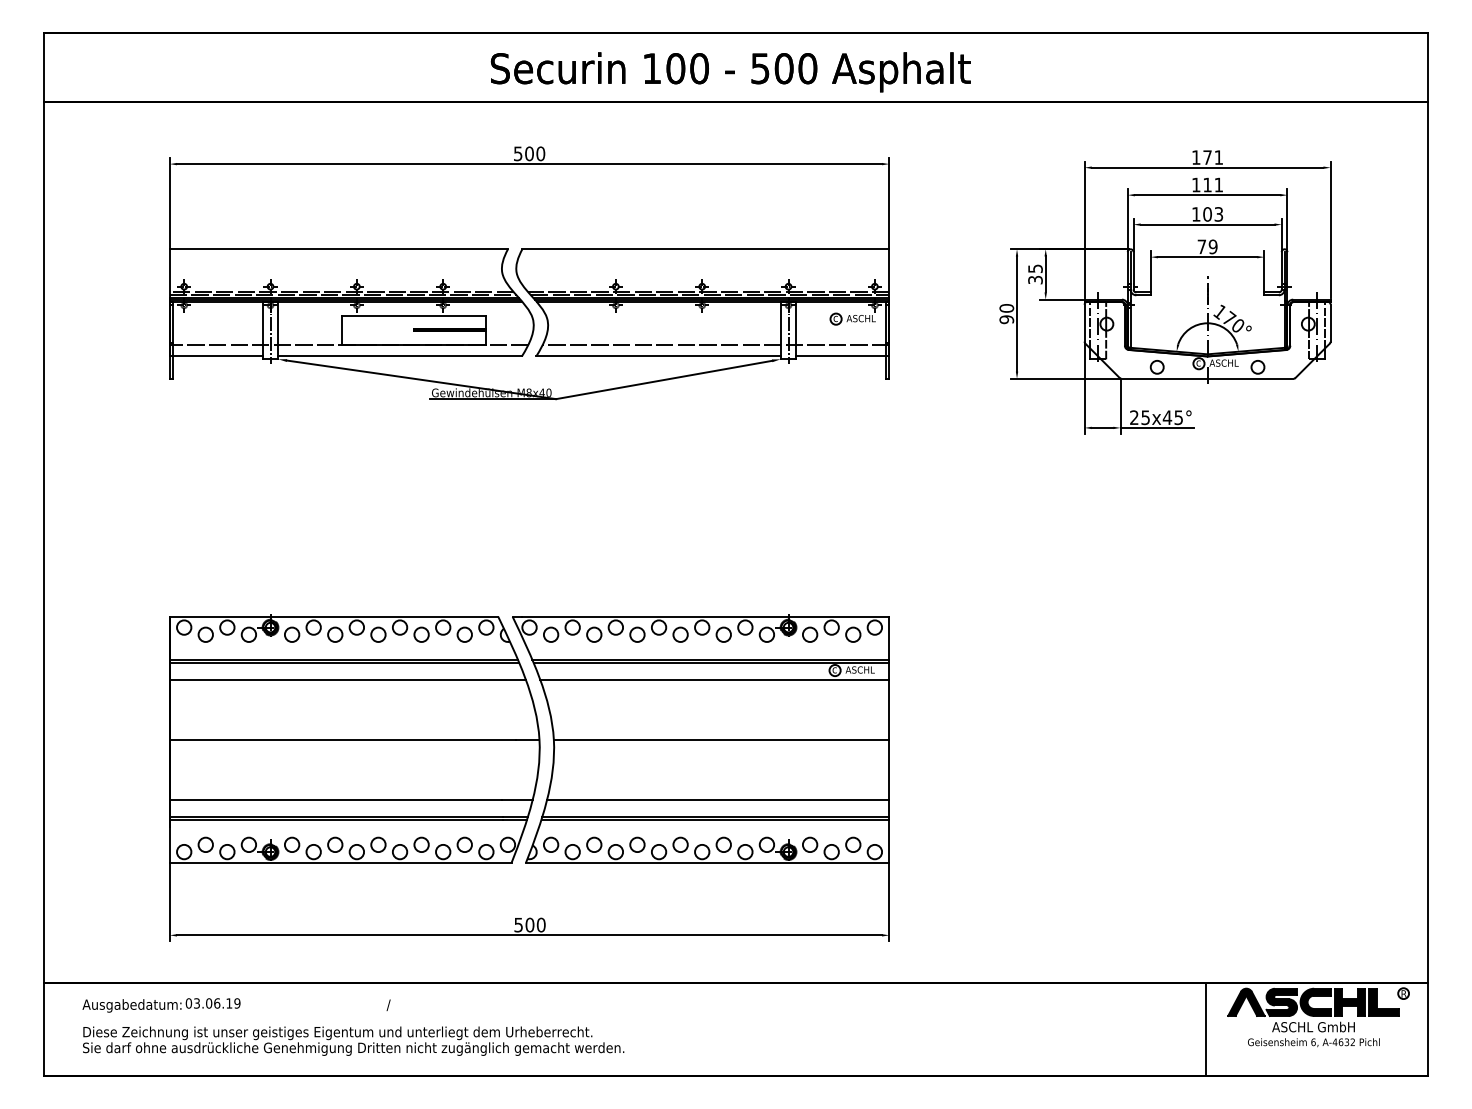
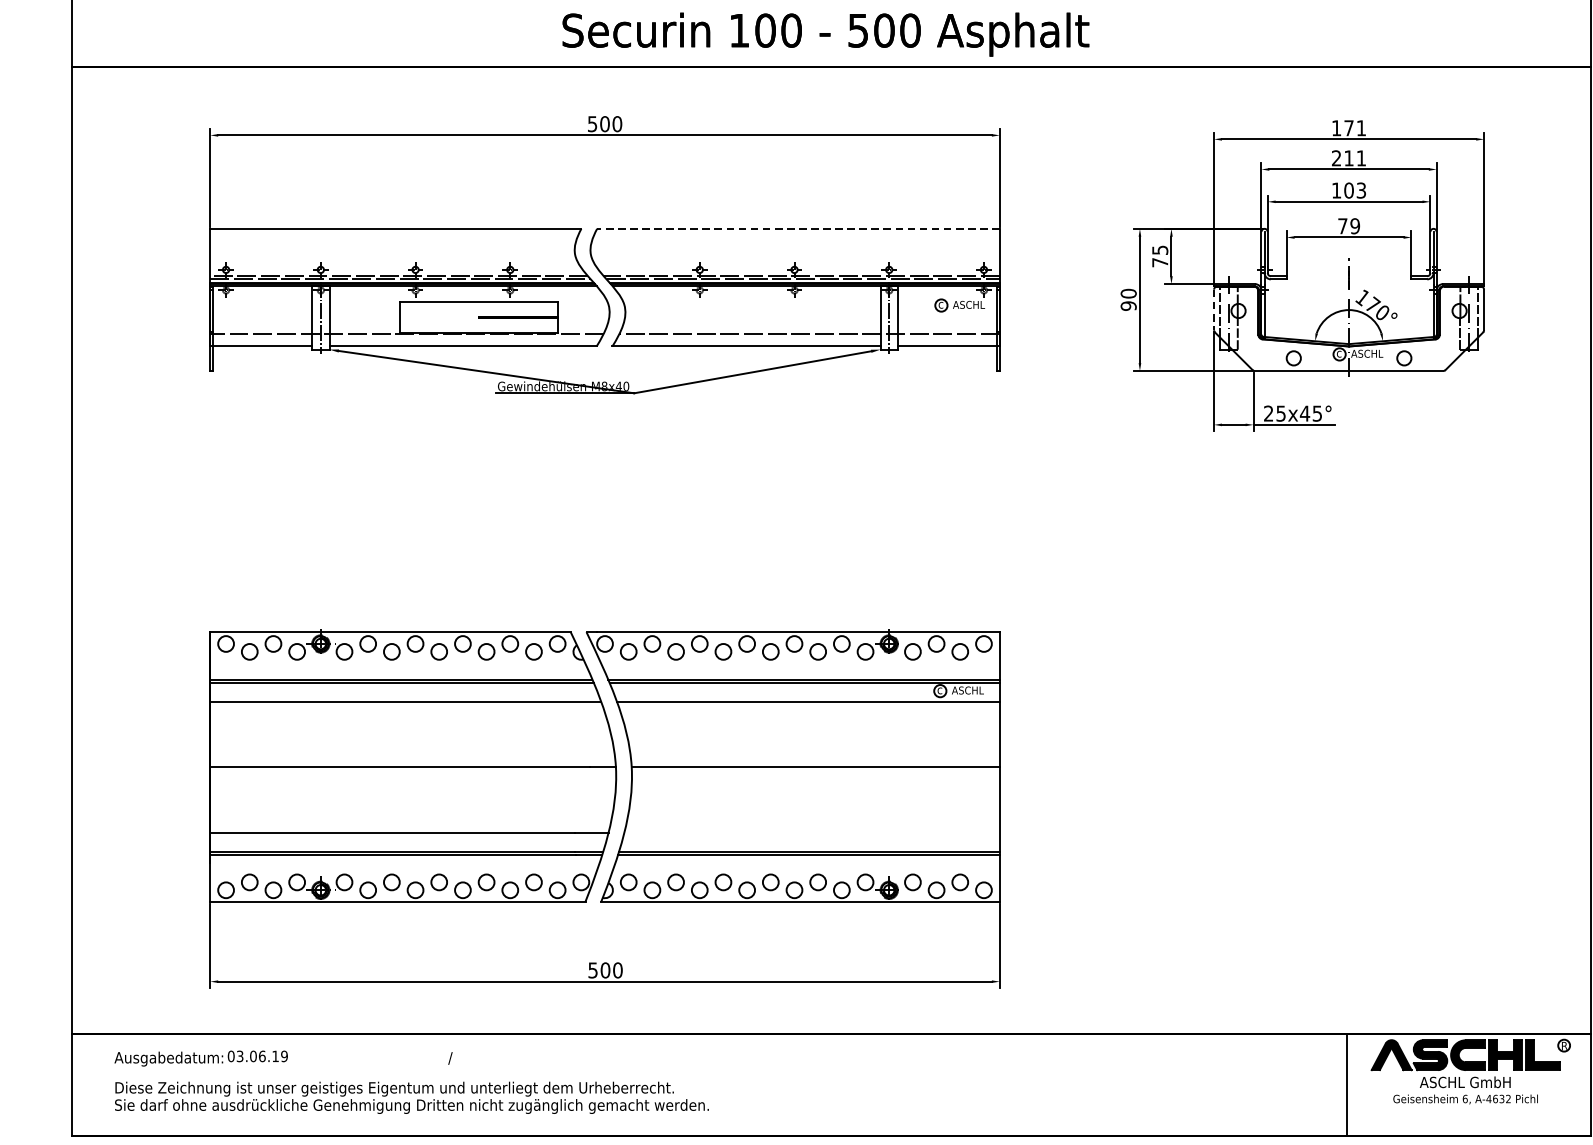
text: (1196, 184) -> (1336, 157), 111 -> 211
line: (705, 249) -> (798, 229), solid -> dashed
text: (1035, 279) -> (1160, 262), 35 -> 75
line: (1084, 323) -> (1213, 310), solid -> dashed
line: (718, 800) -> (812, 833), removed

